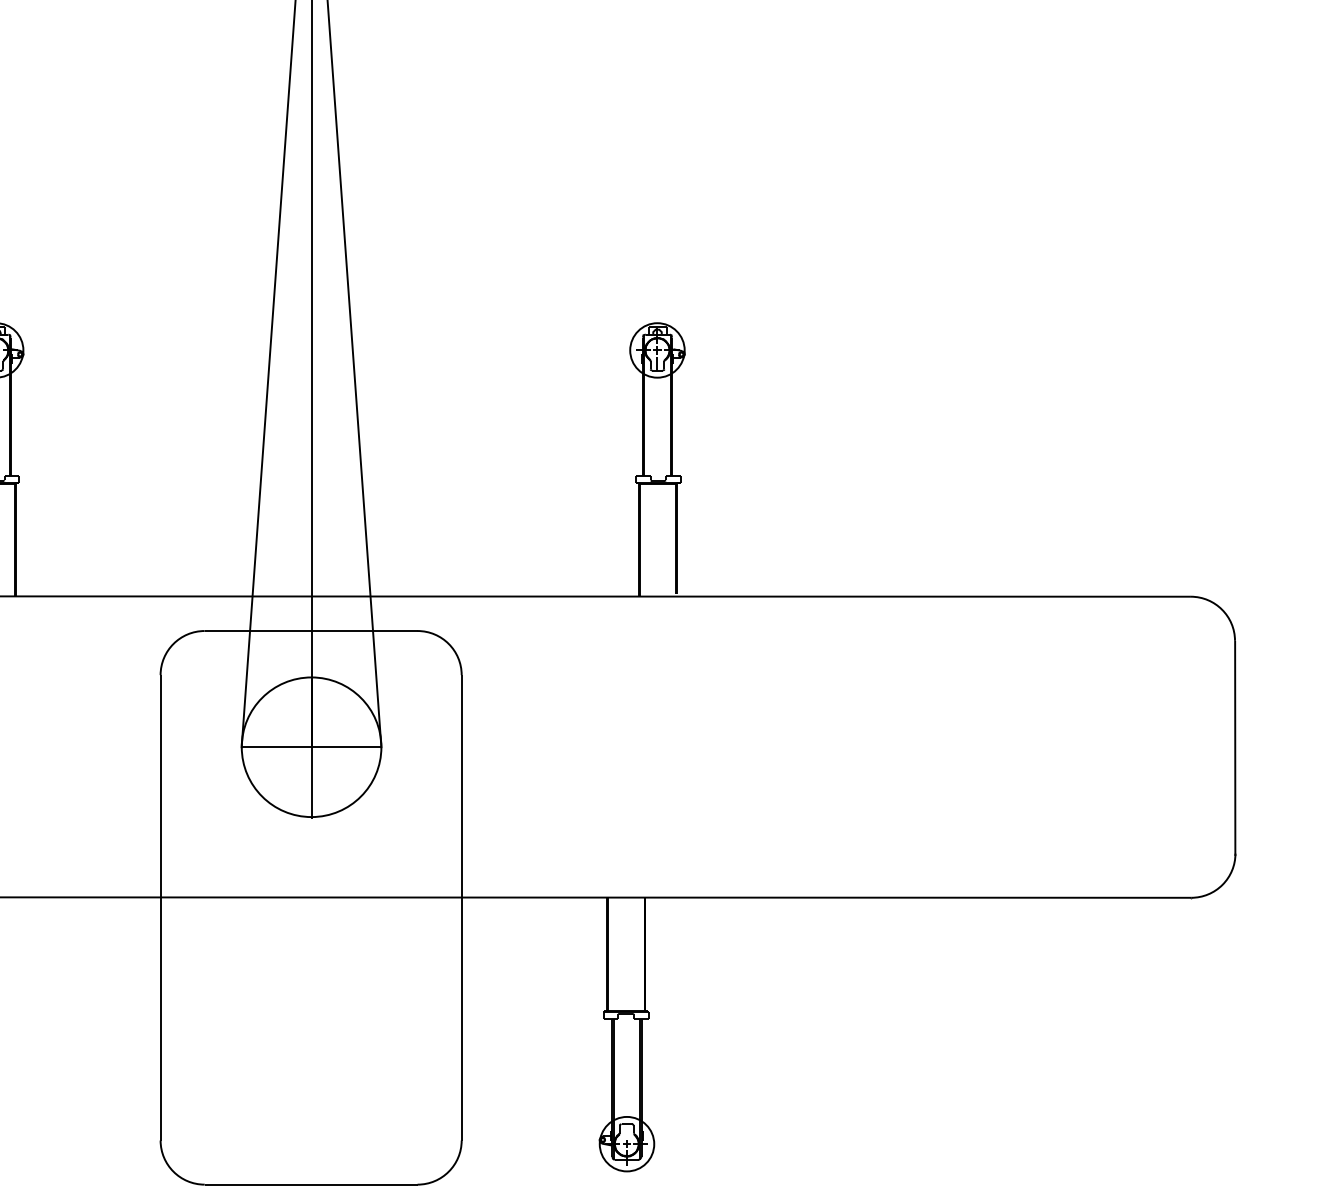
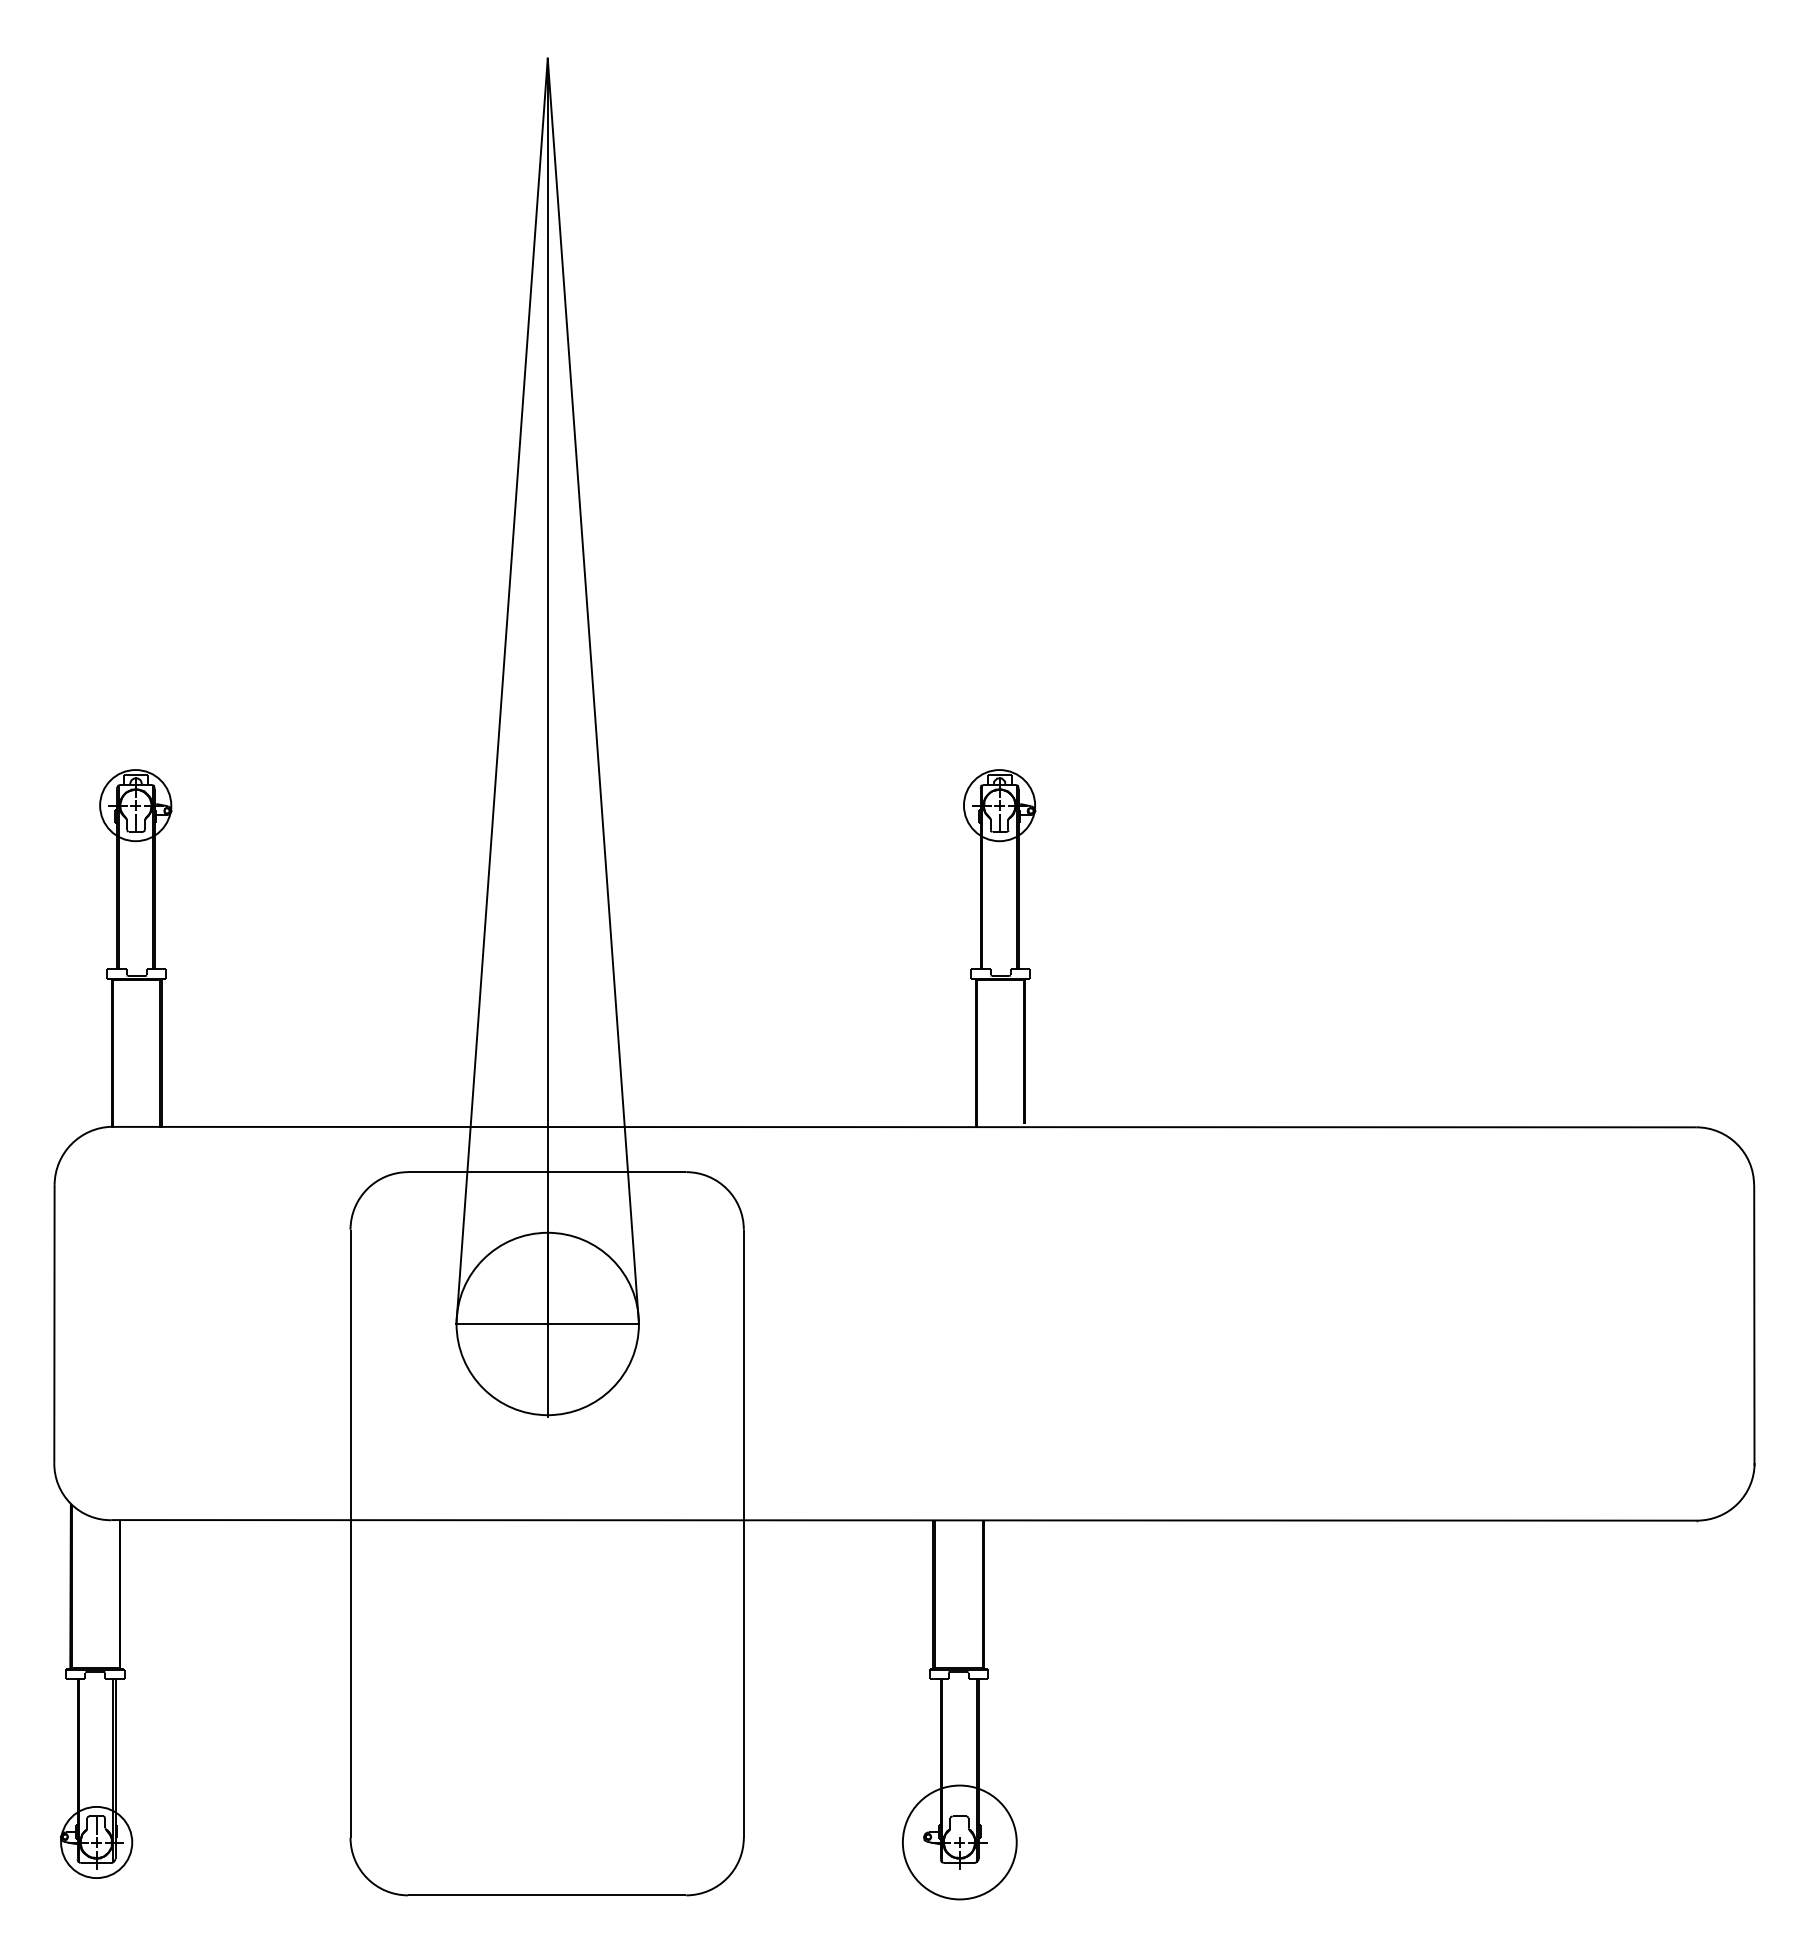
circle: (626, 1144) -> (959, 1842), size x1.6

